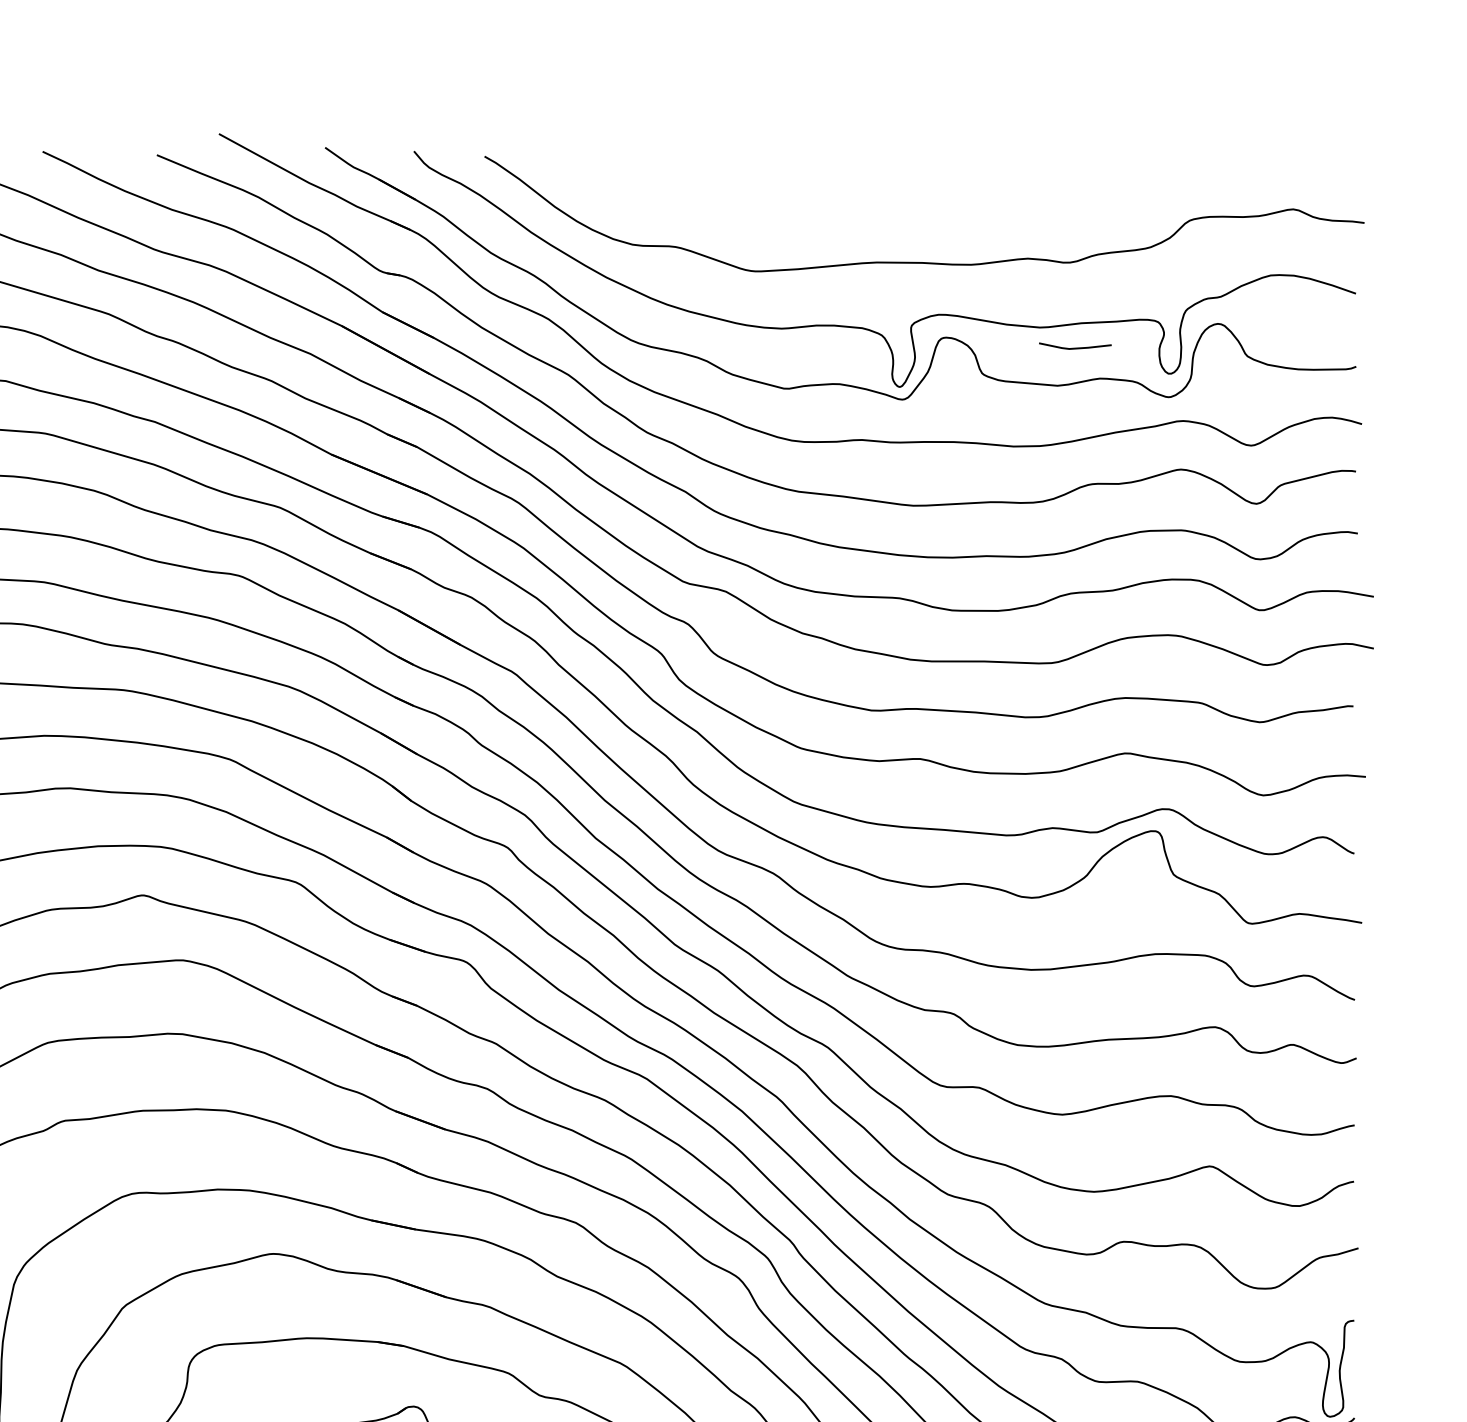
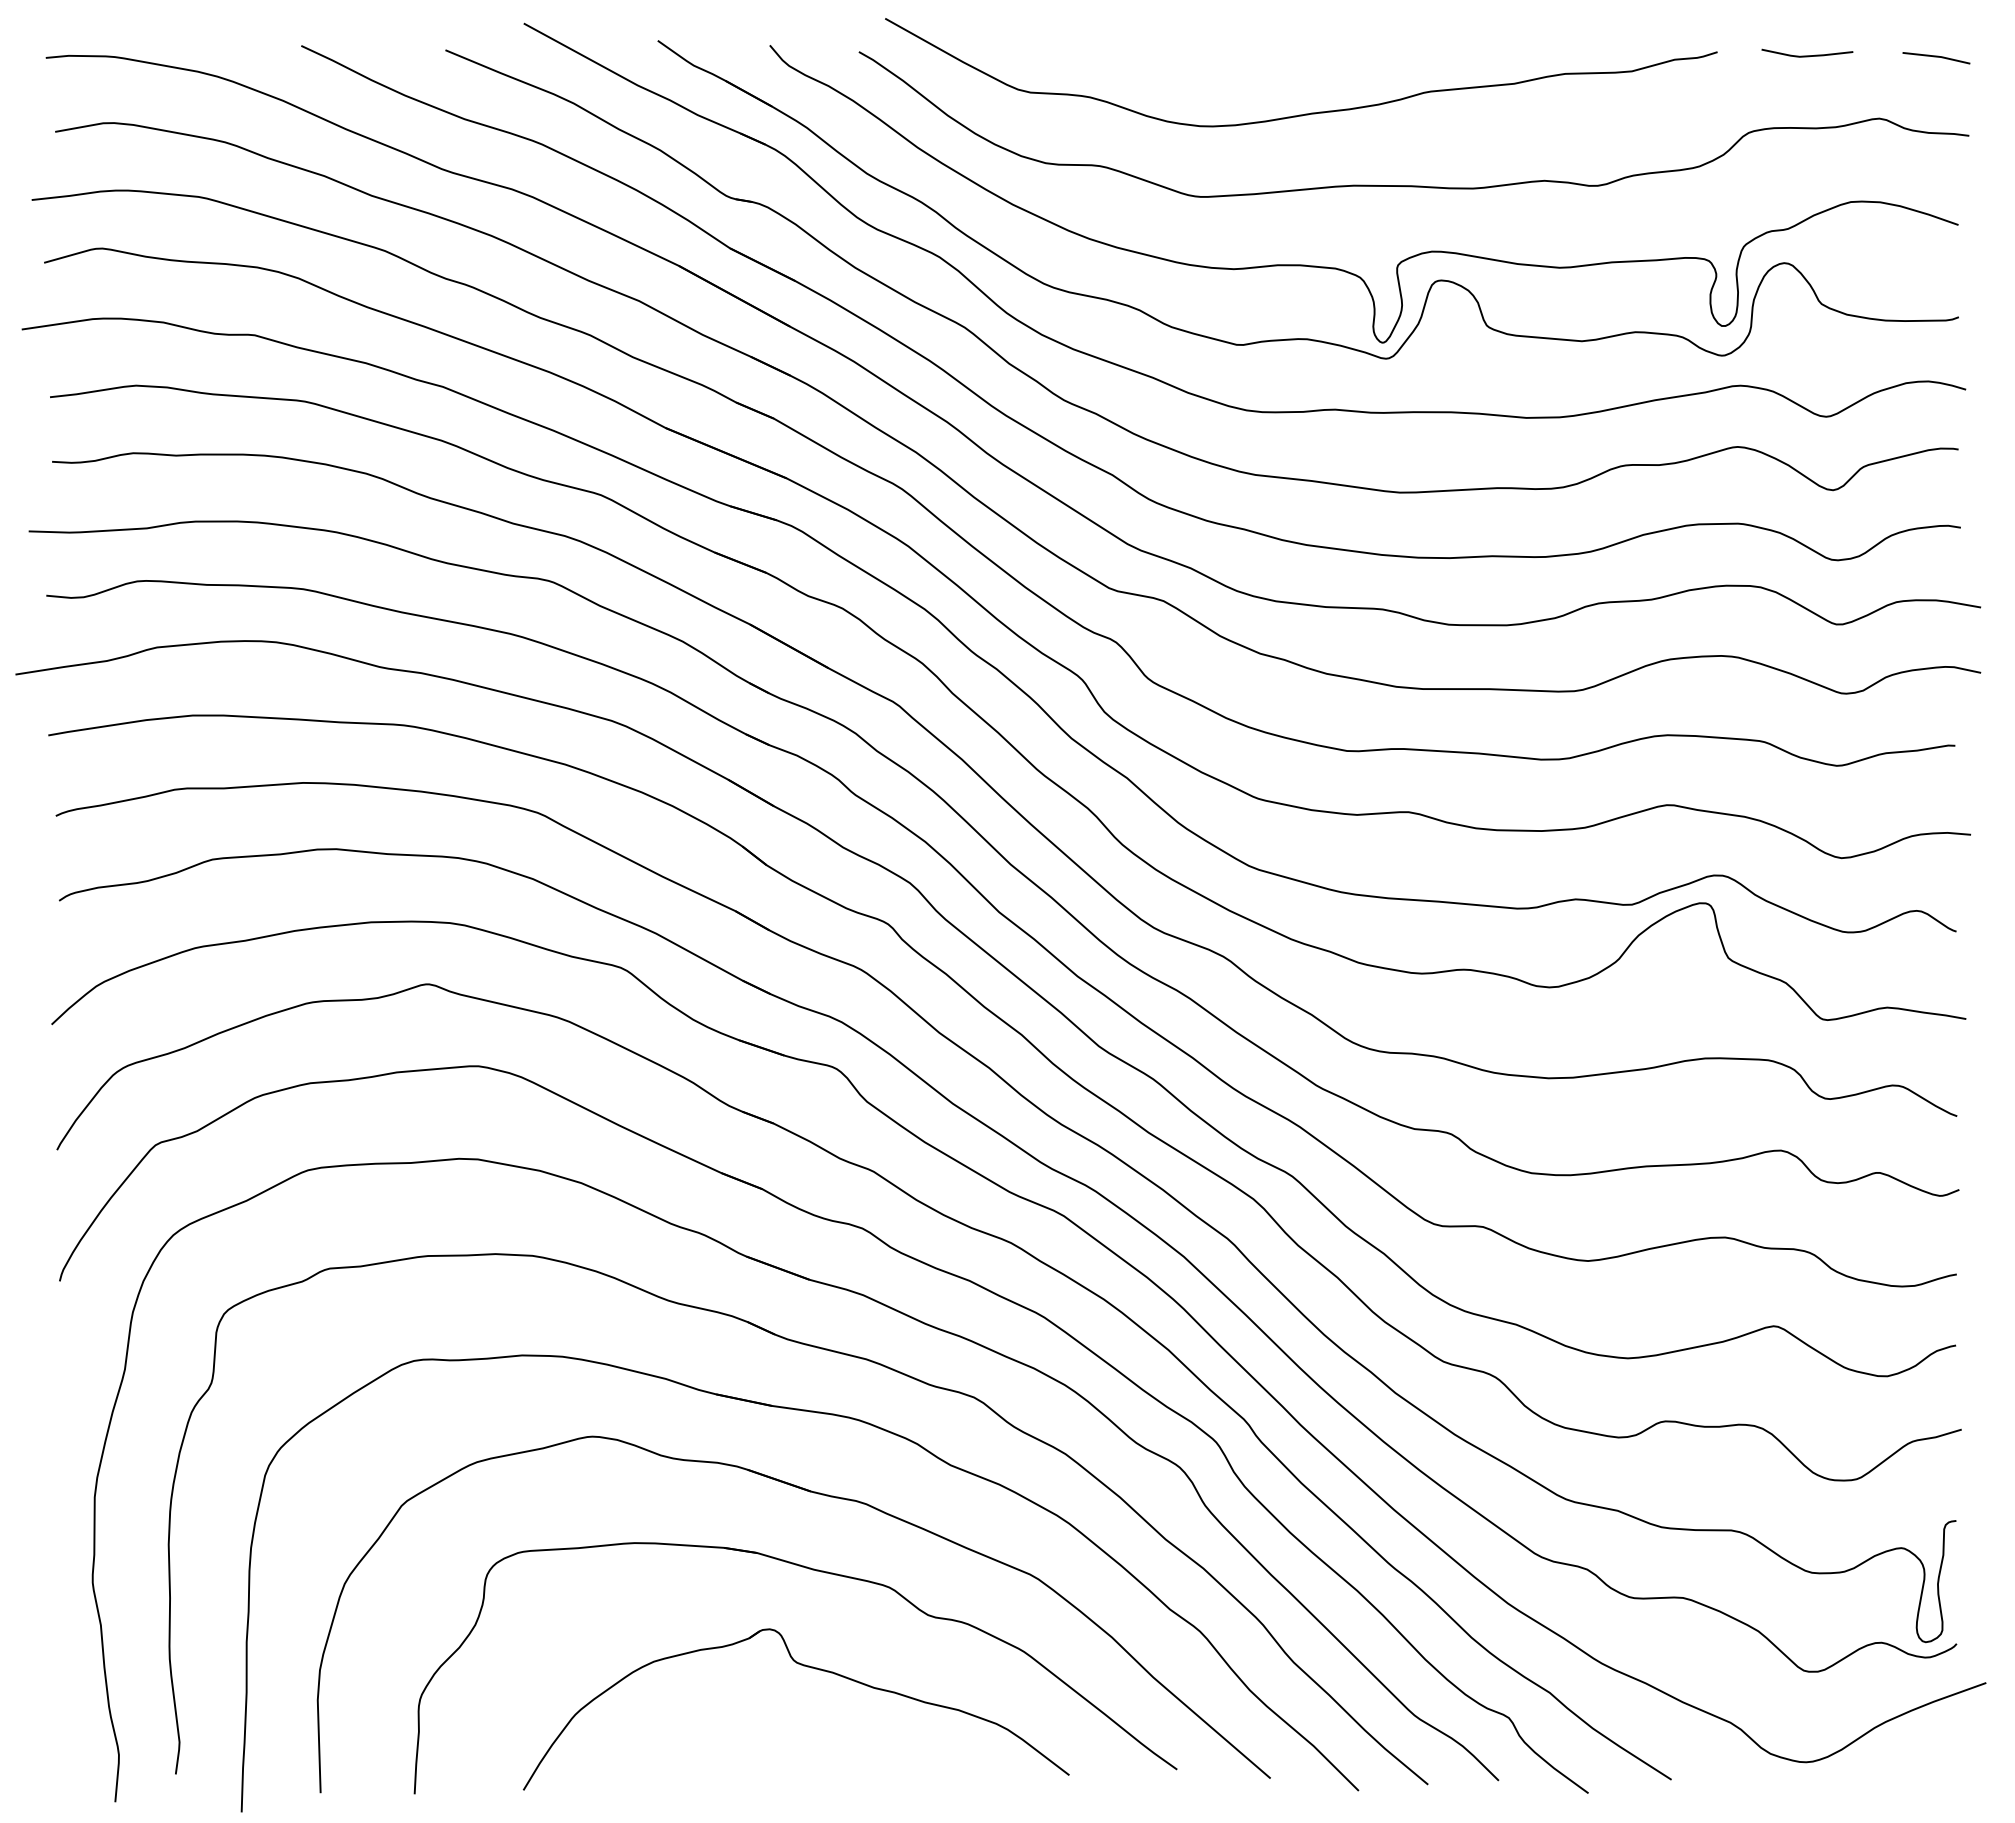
line: (1338, 160) -> (1936, 57), added
curve: (838, 205) -> (1305, 113), added
line: (1075, 347) -> (1807, 55), moved

